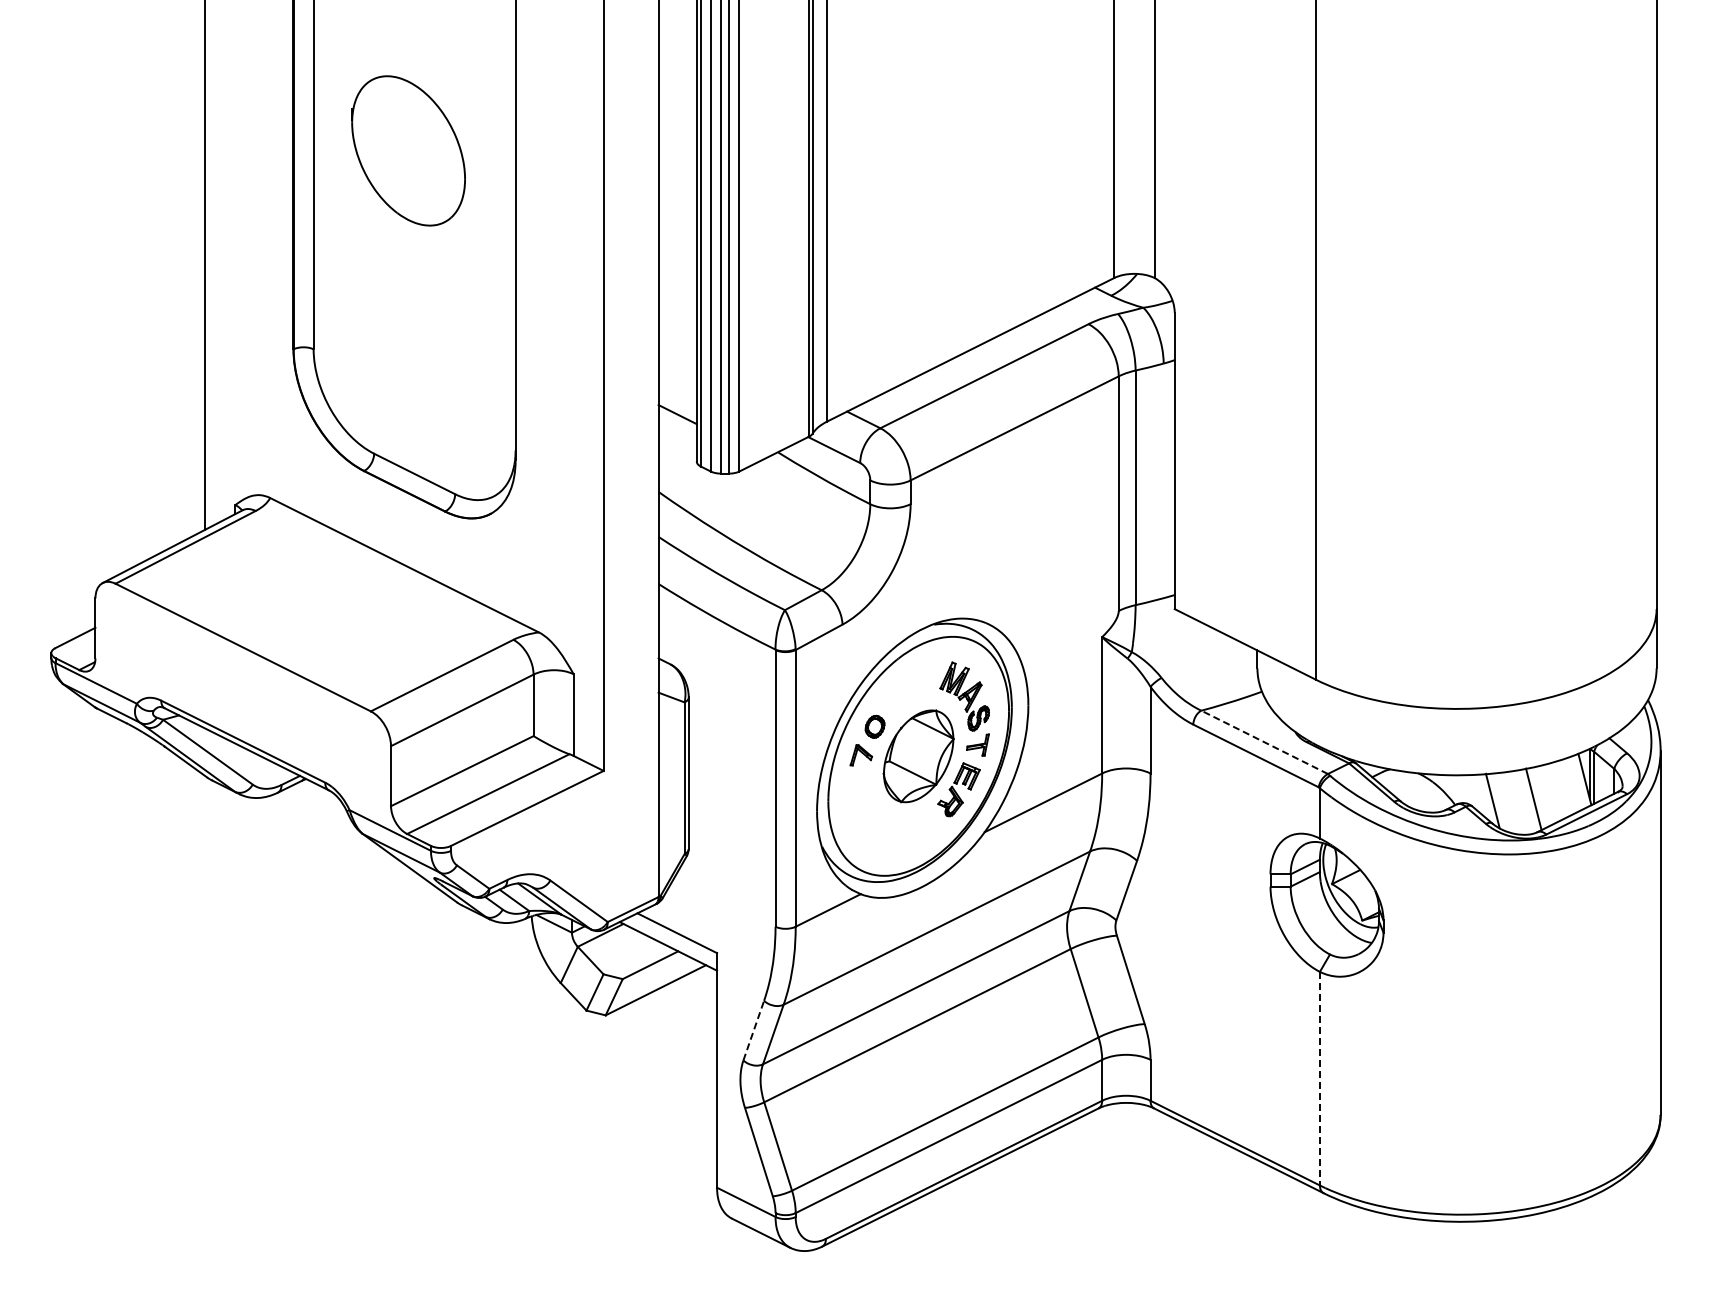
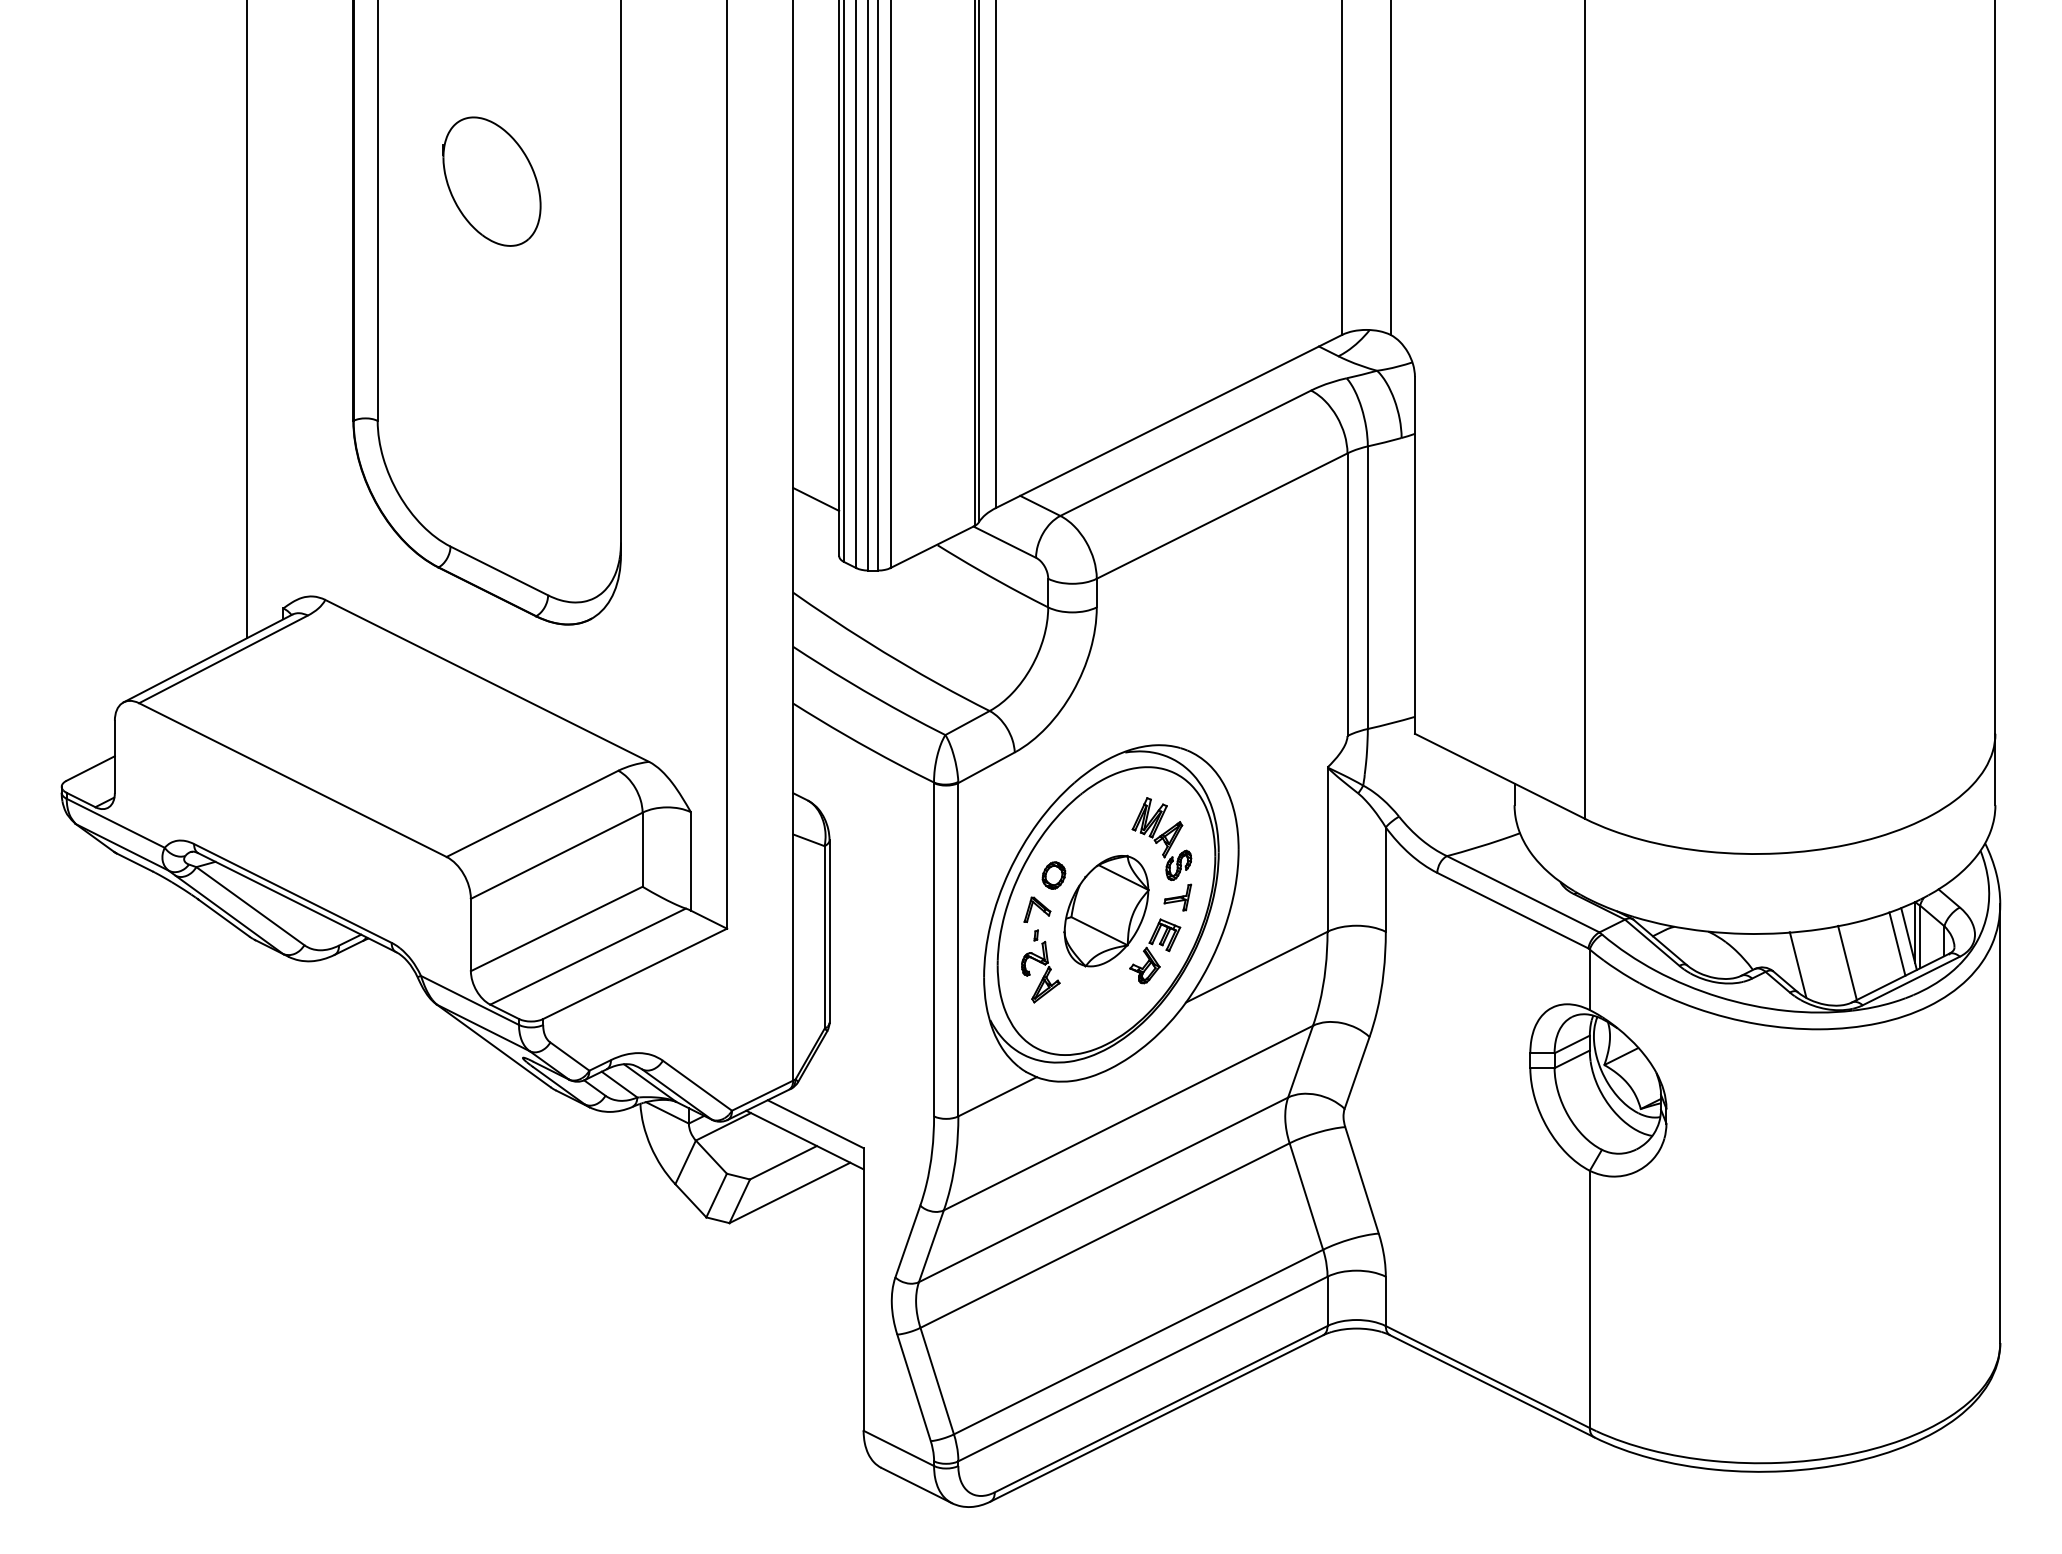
part: (408, 150) -> (491, 181), size x0.71
line: (1264, 742) -> (1523, 894), dashed -> solid
line: (1574, 783) -> (1896, 943), added
part: (863, 802) -> (1040, 966), added
line: (753, 1030) -> (907, 1241), dashed -> solid
line: (1319, 1078) -> (1589, 1299), dashed -> solid

